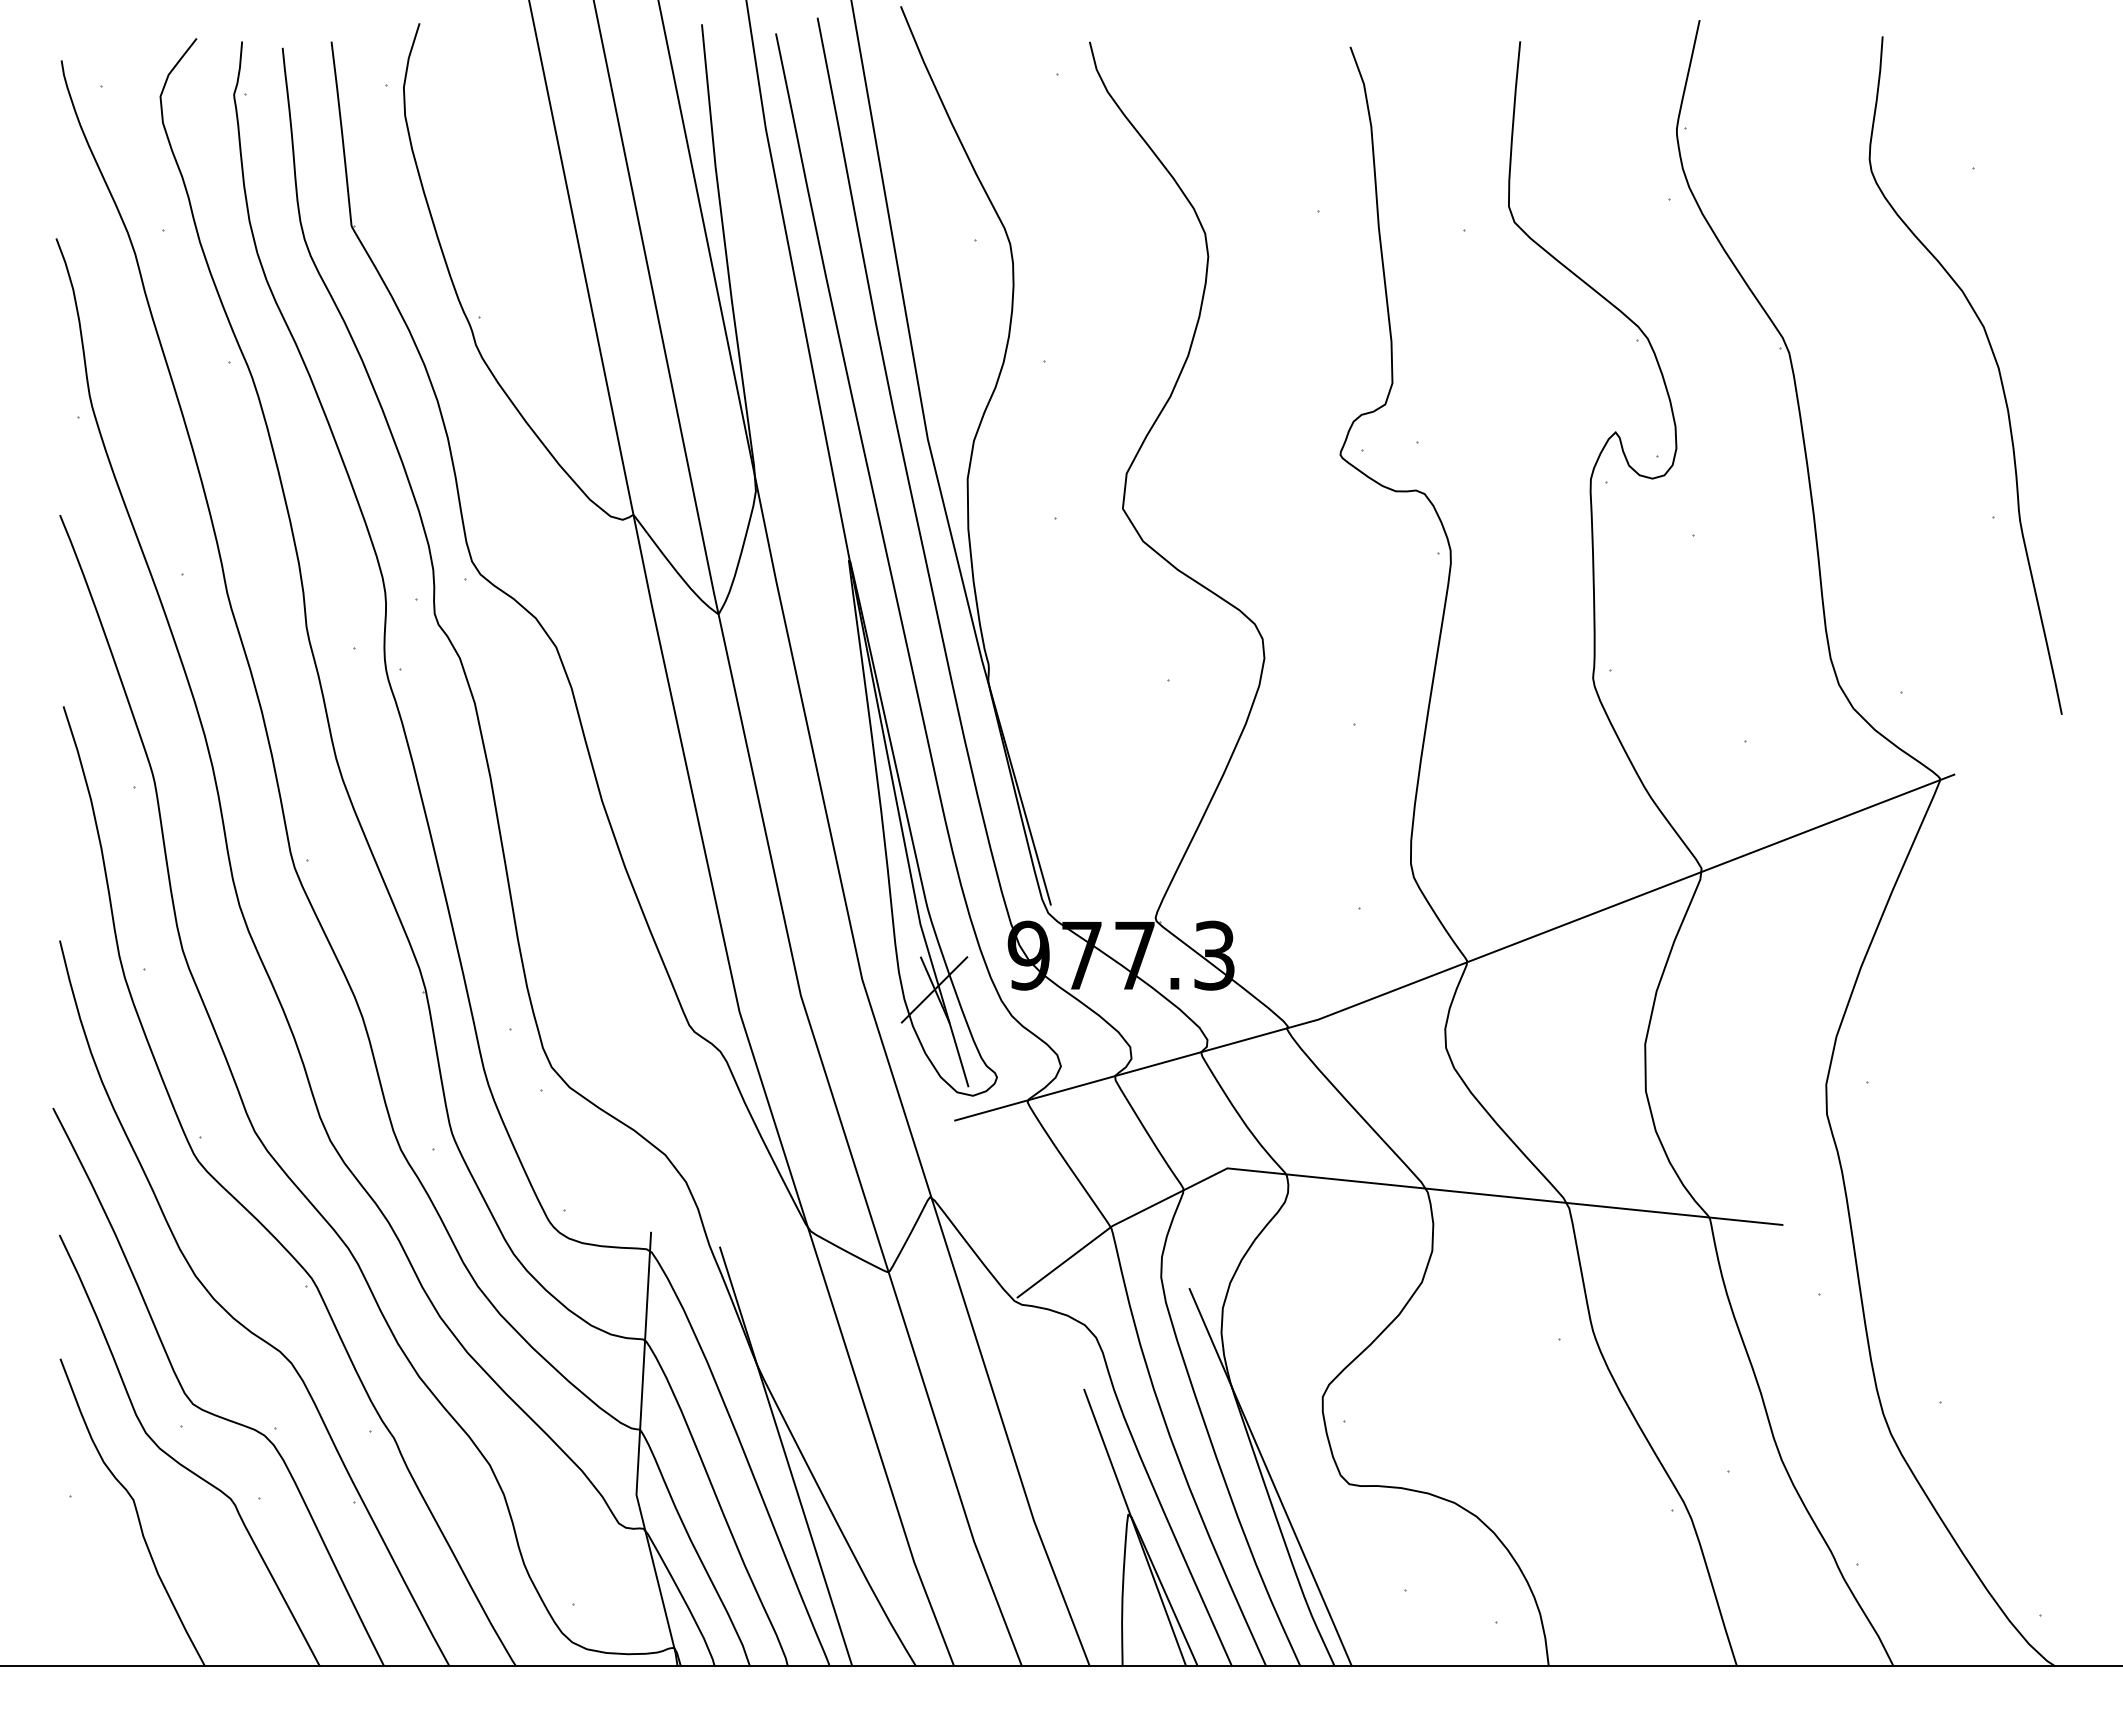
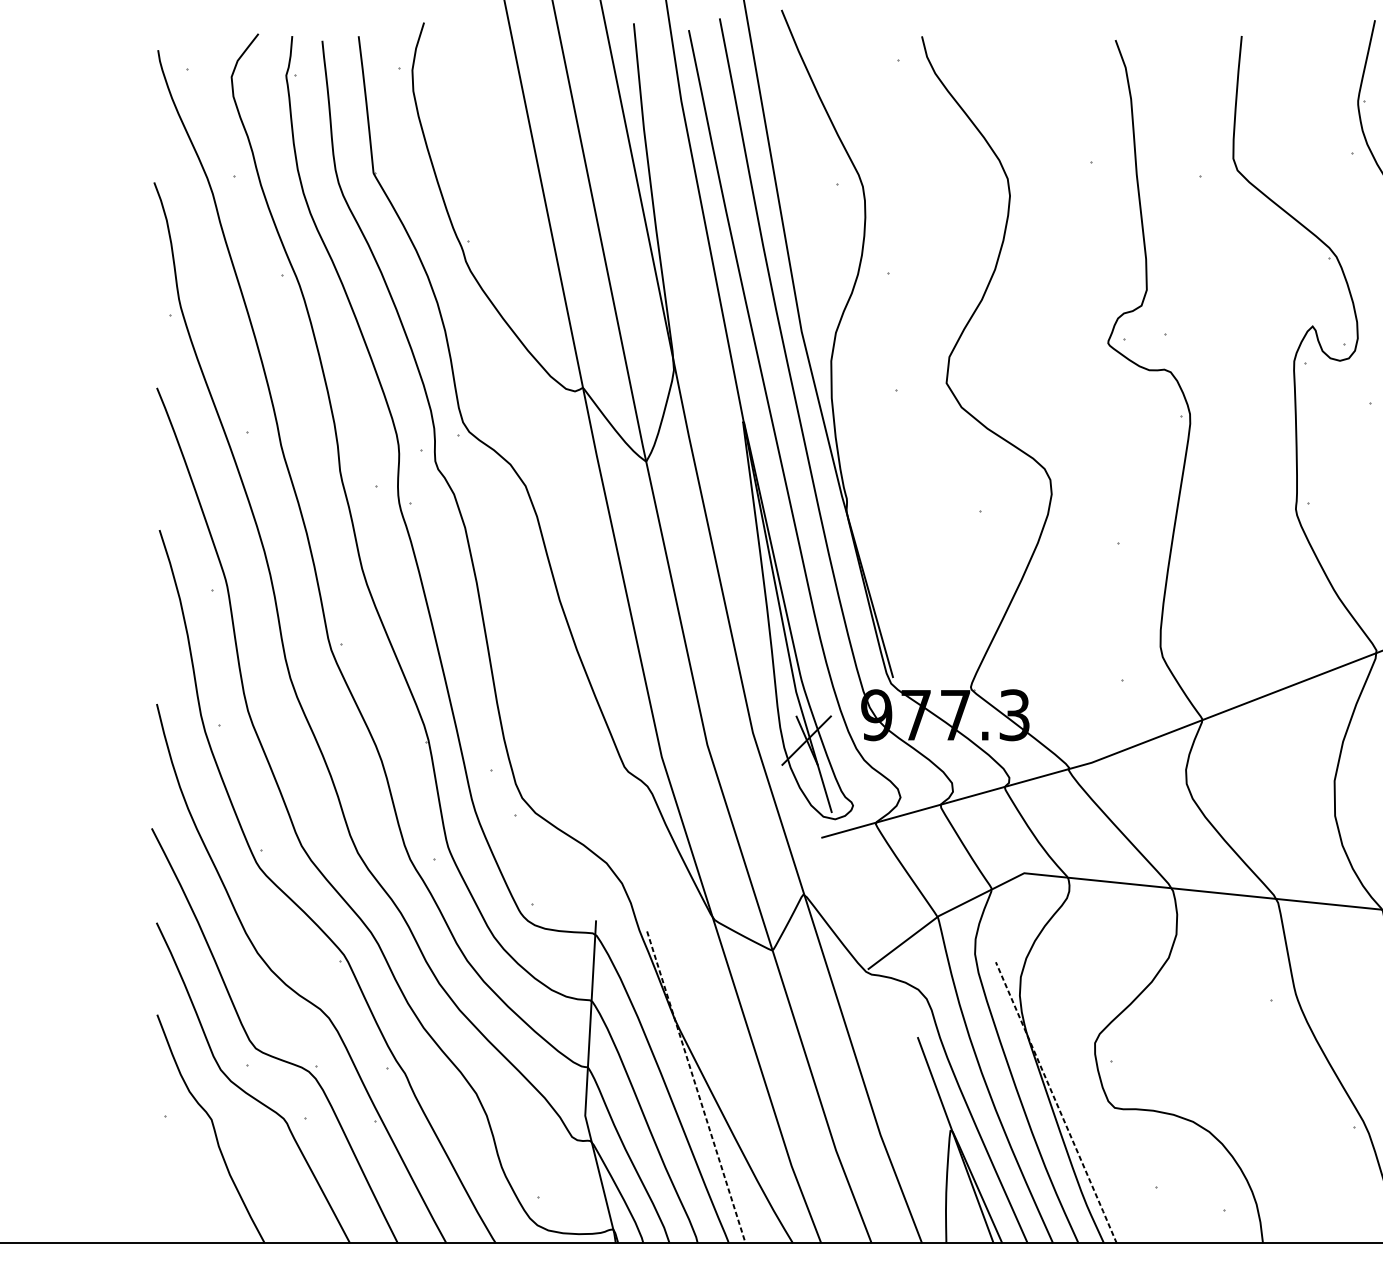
line: (786, 1457) -> (696, 1088), solid -> dashed
line: (1270, 1477) -> (1056, 1102), solid -> dashed

